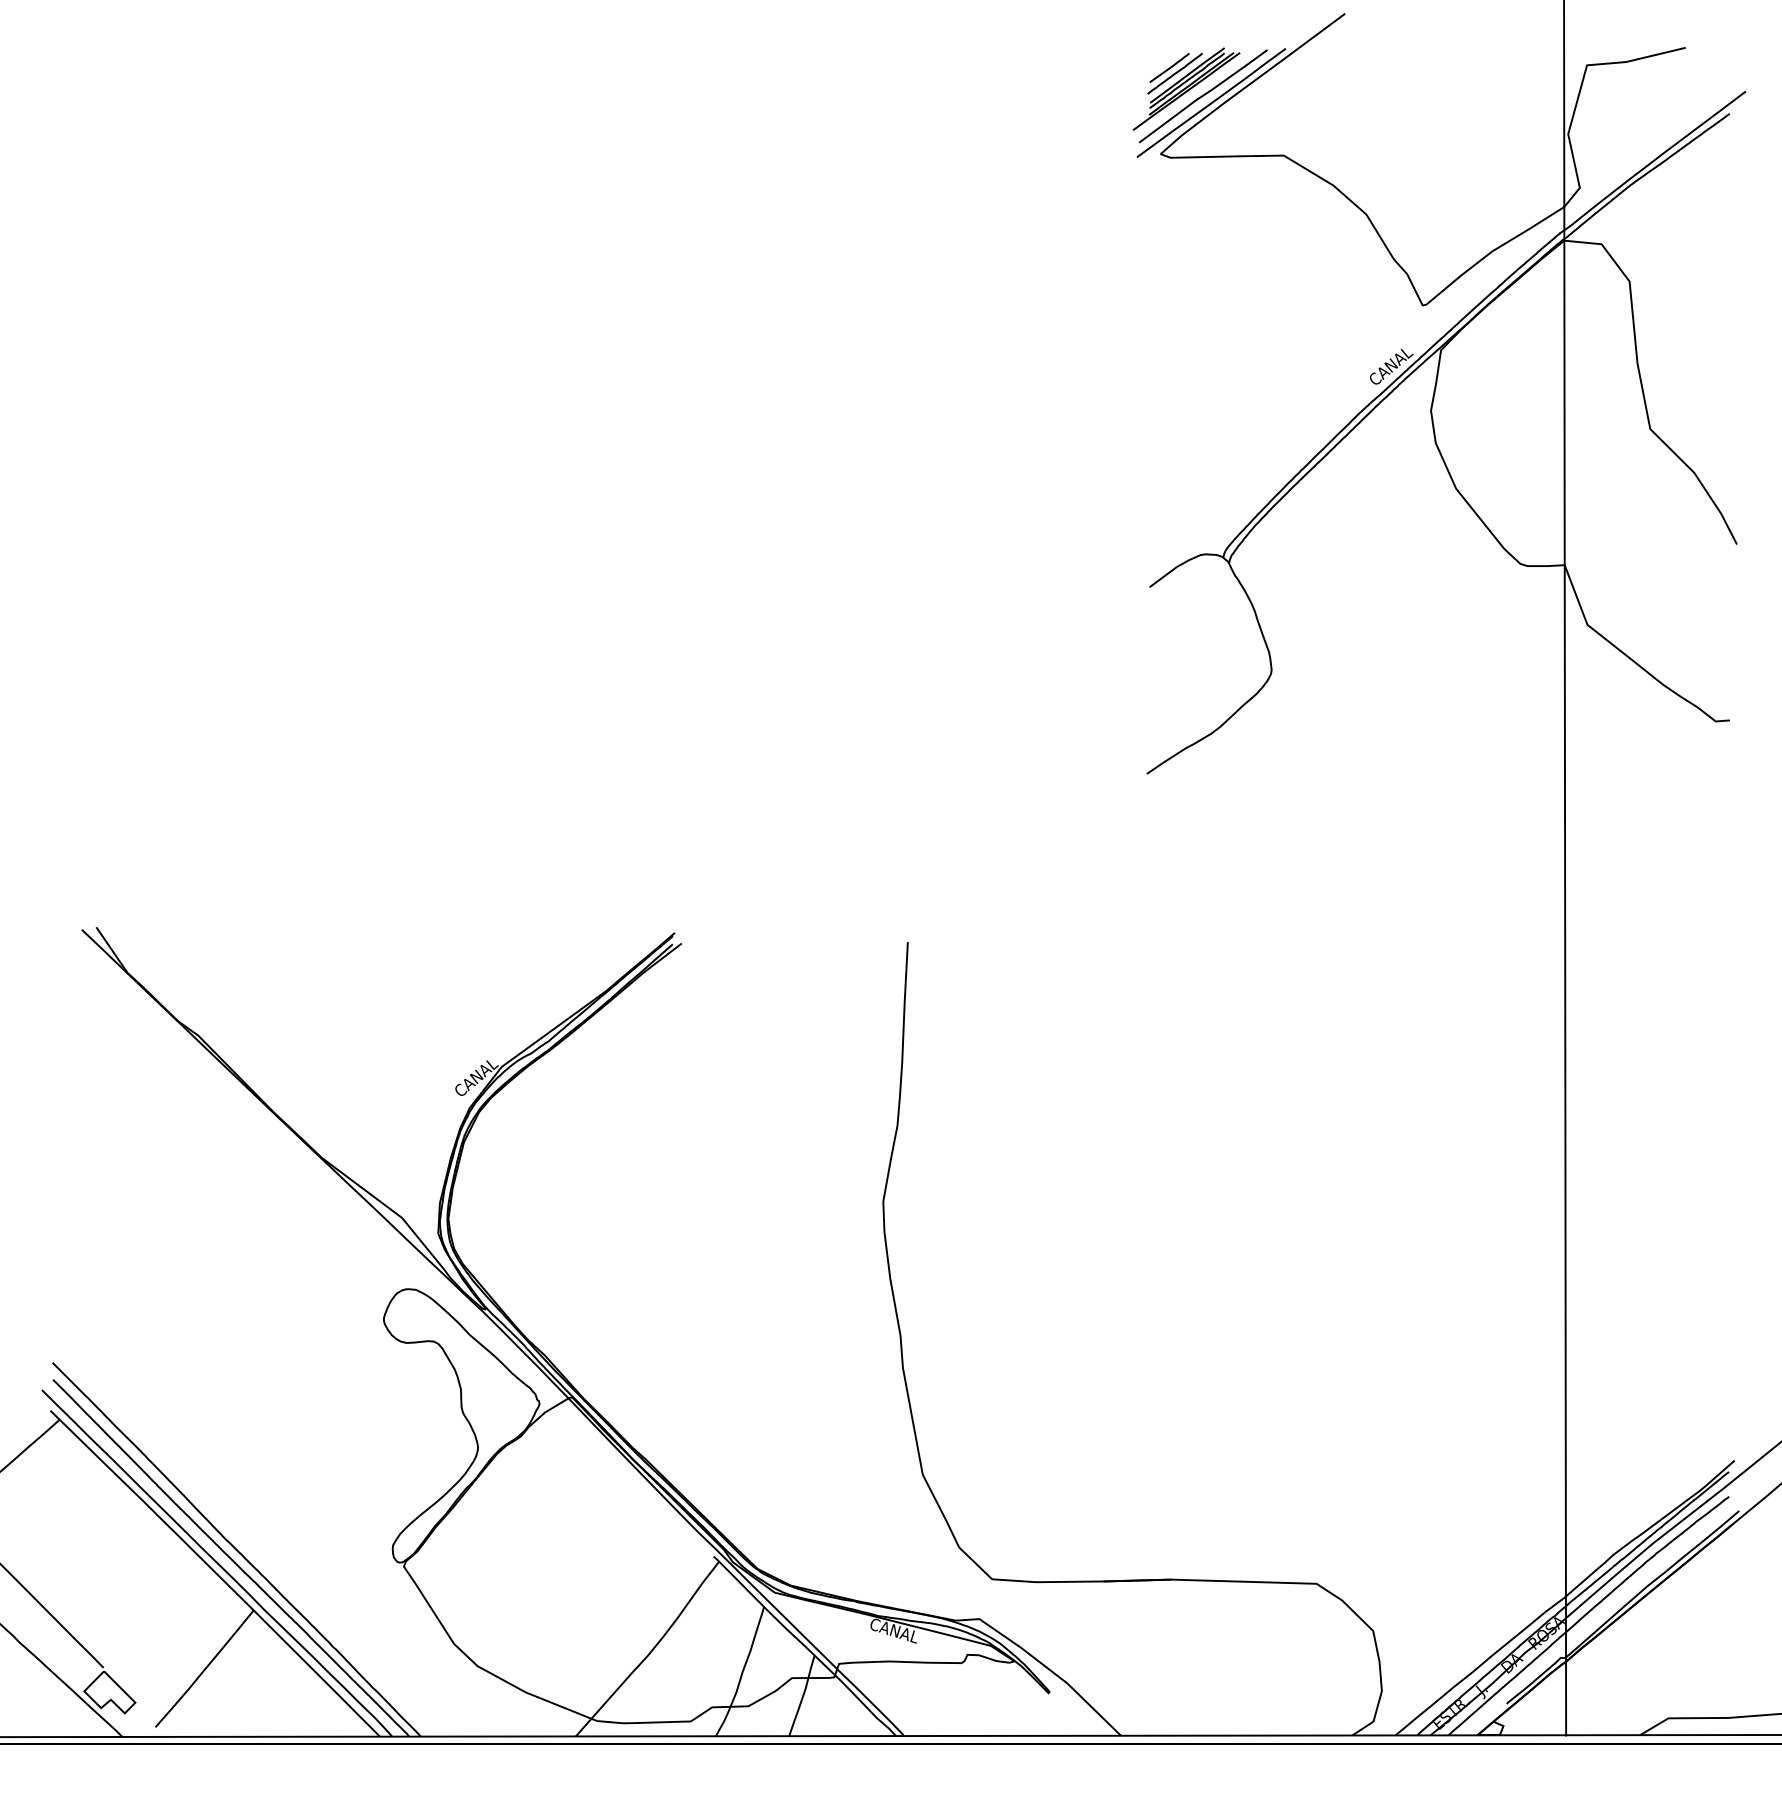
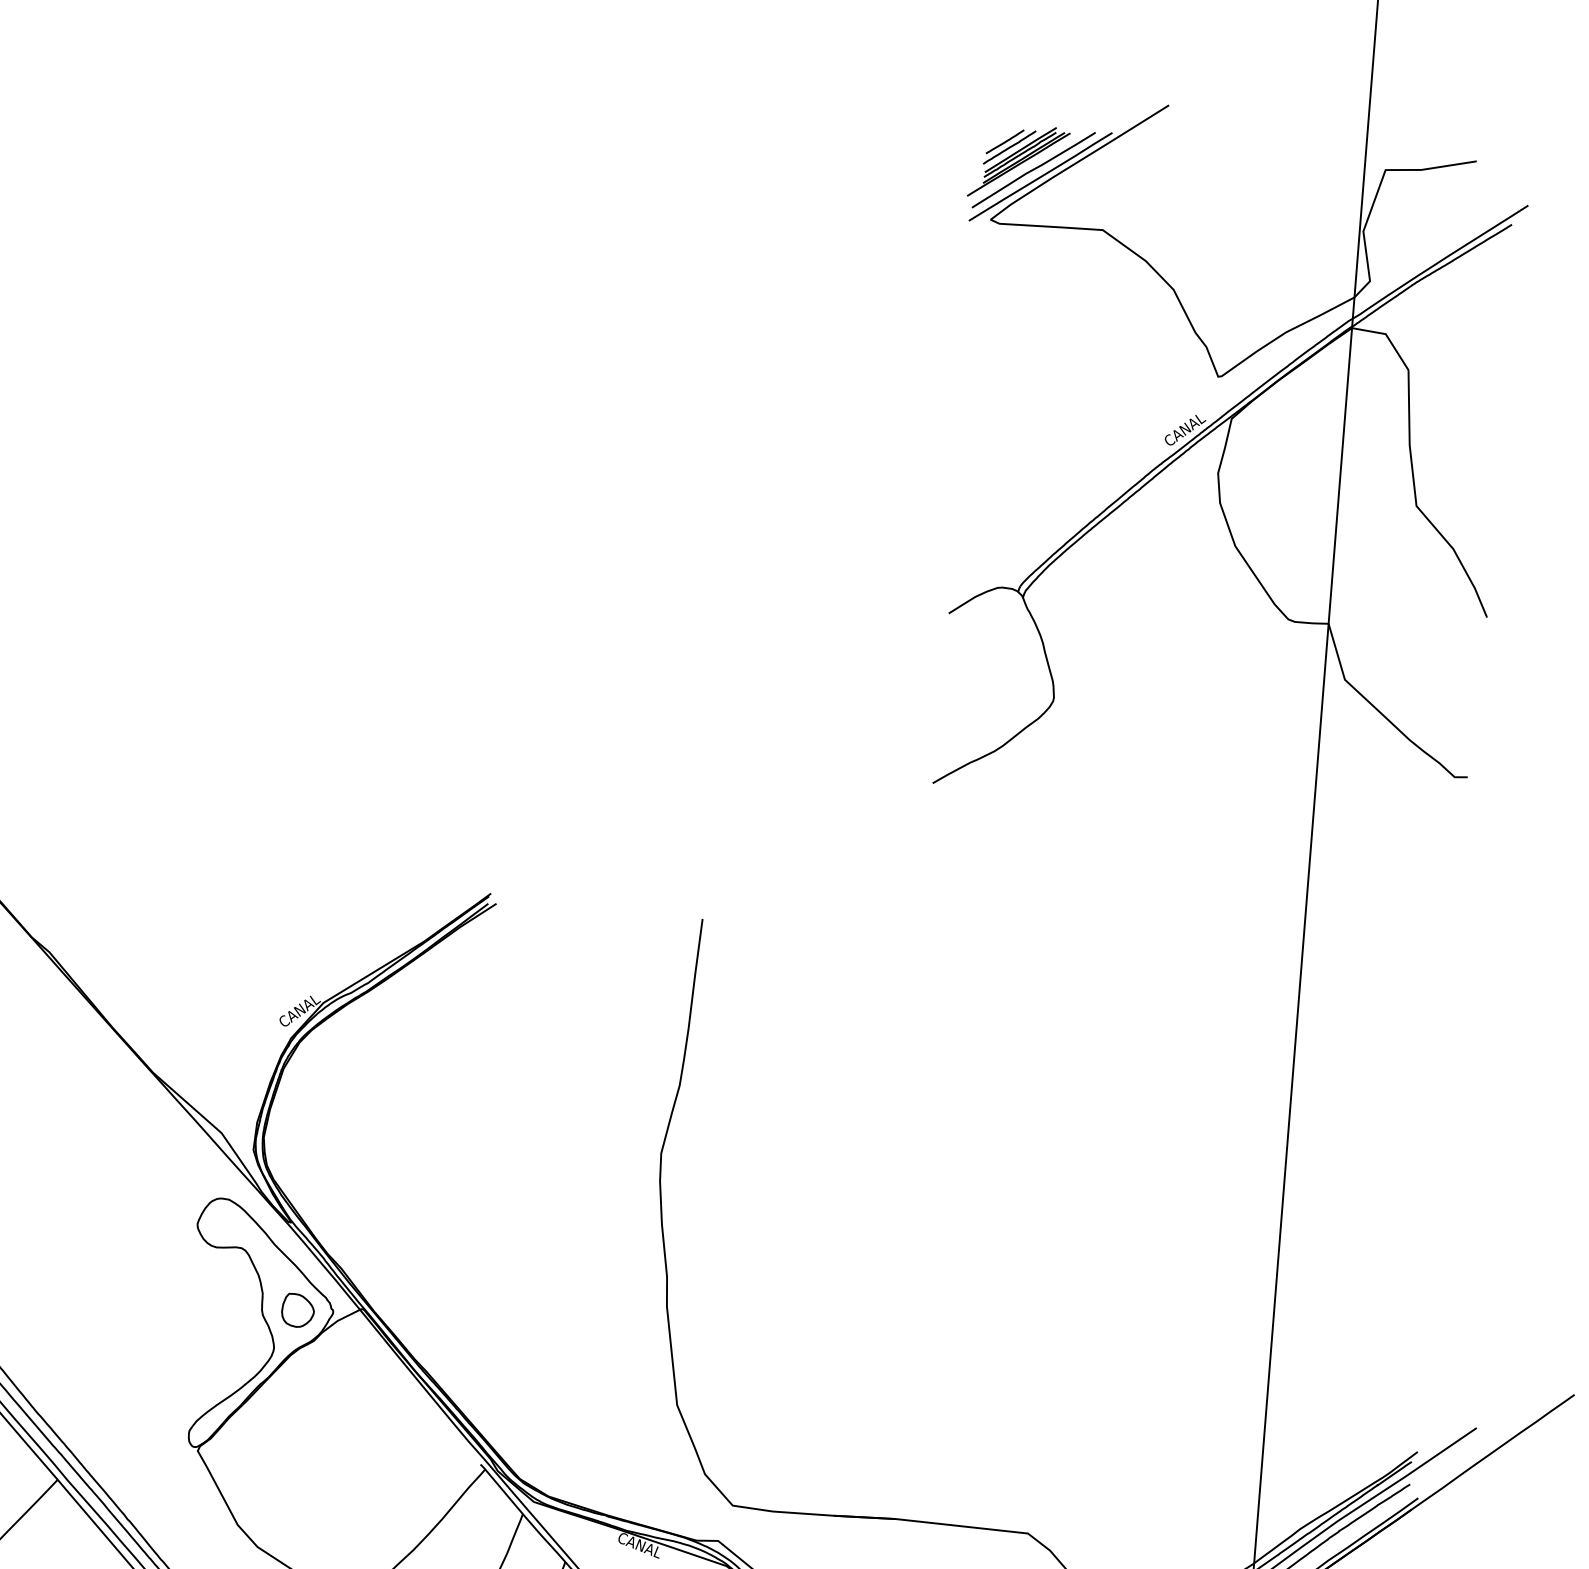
part: (500, 1404) -> (297, 1310), added

